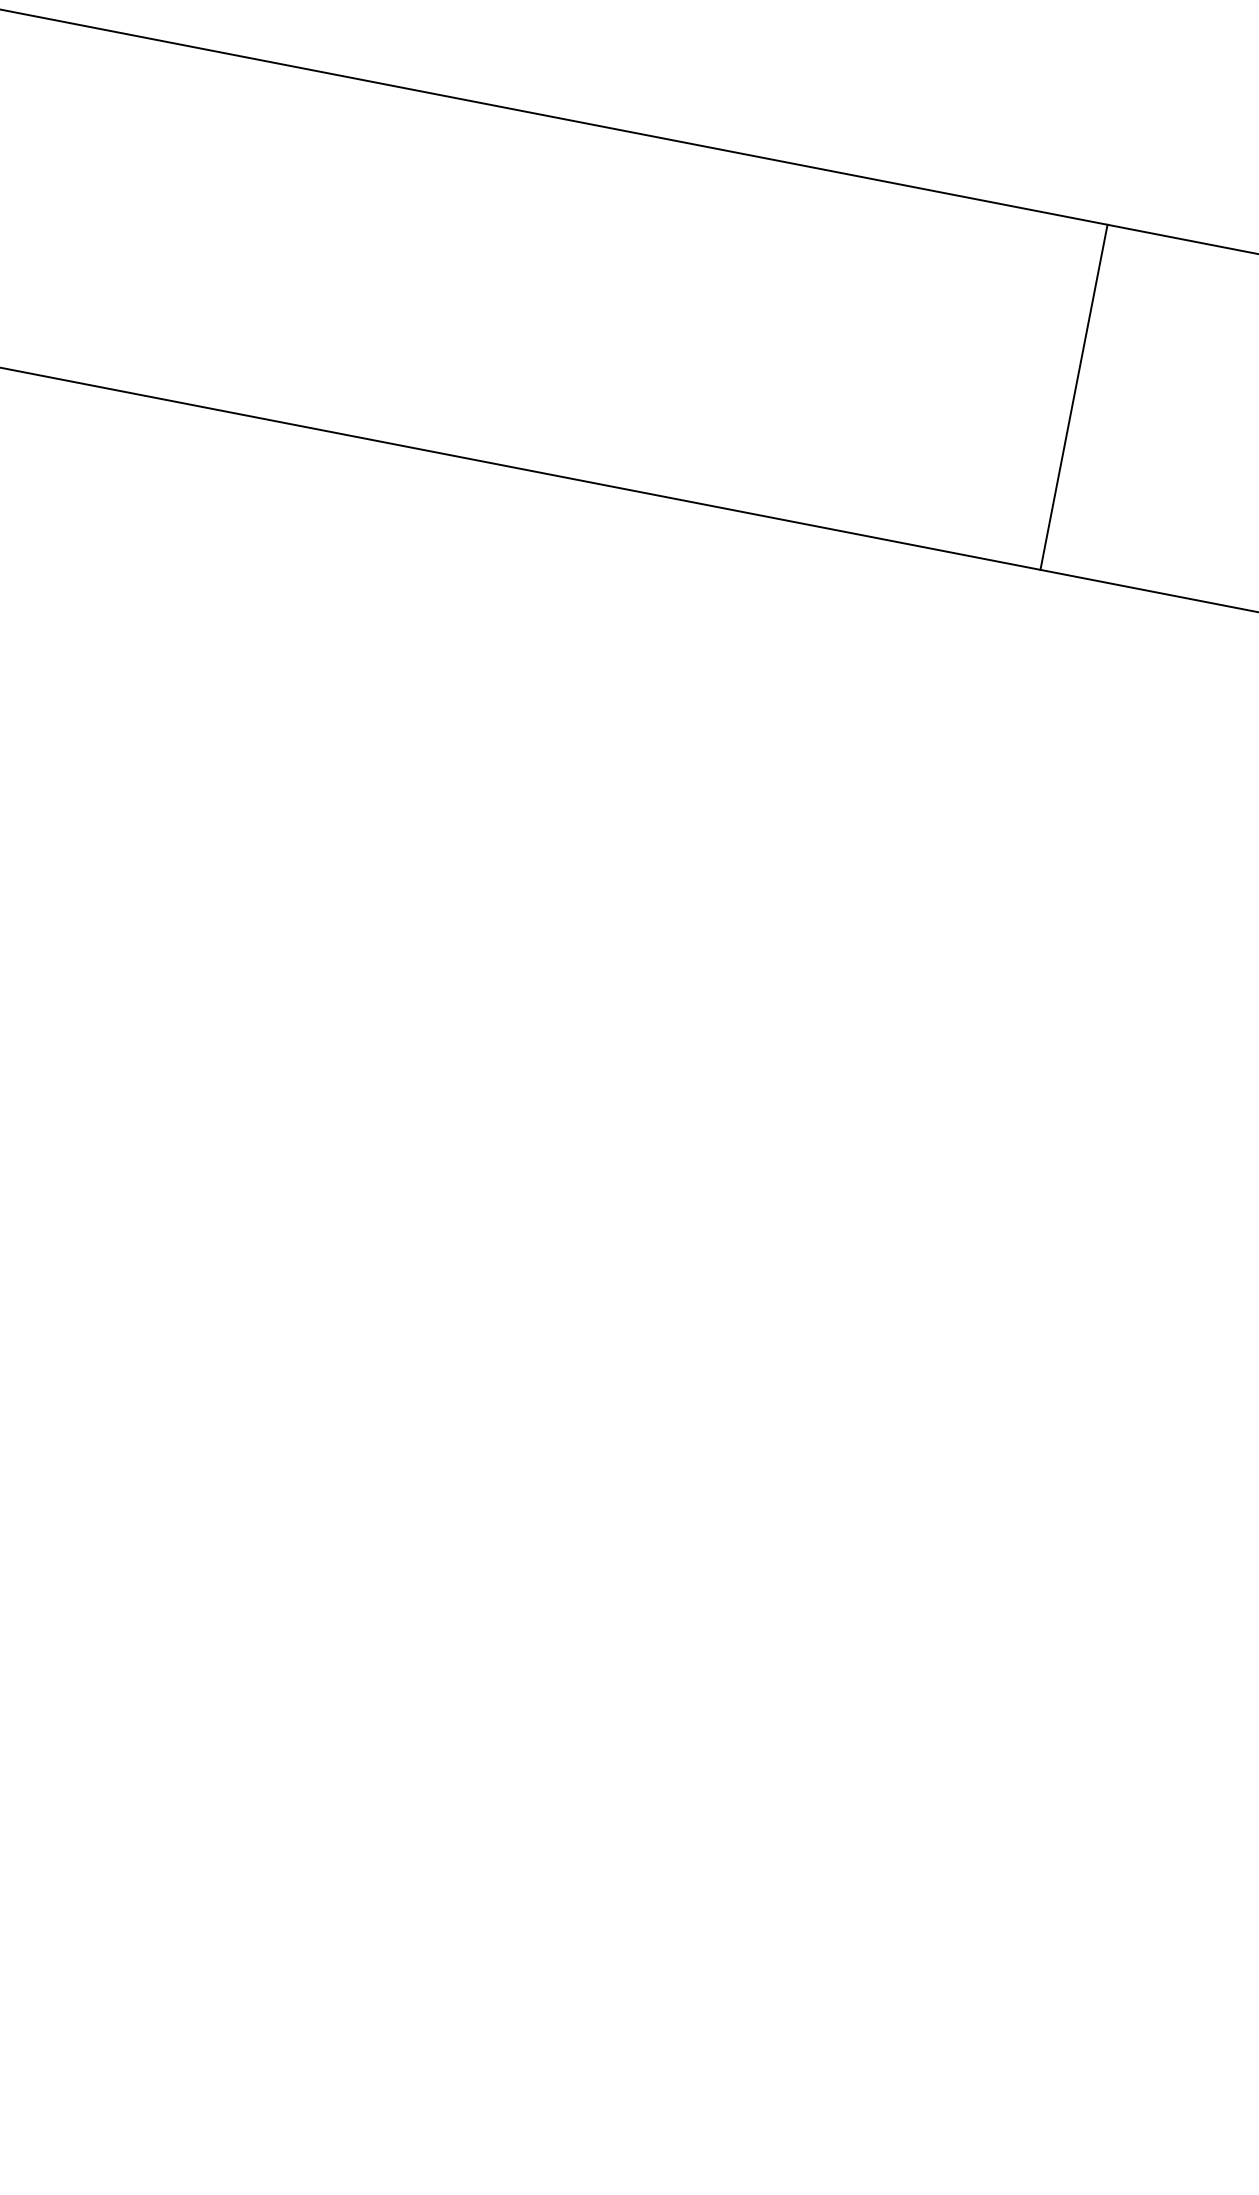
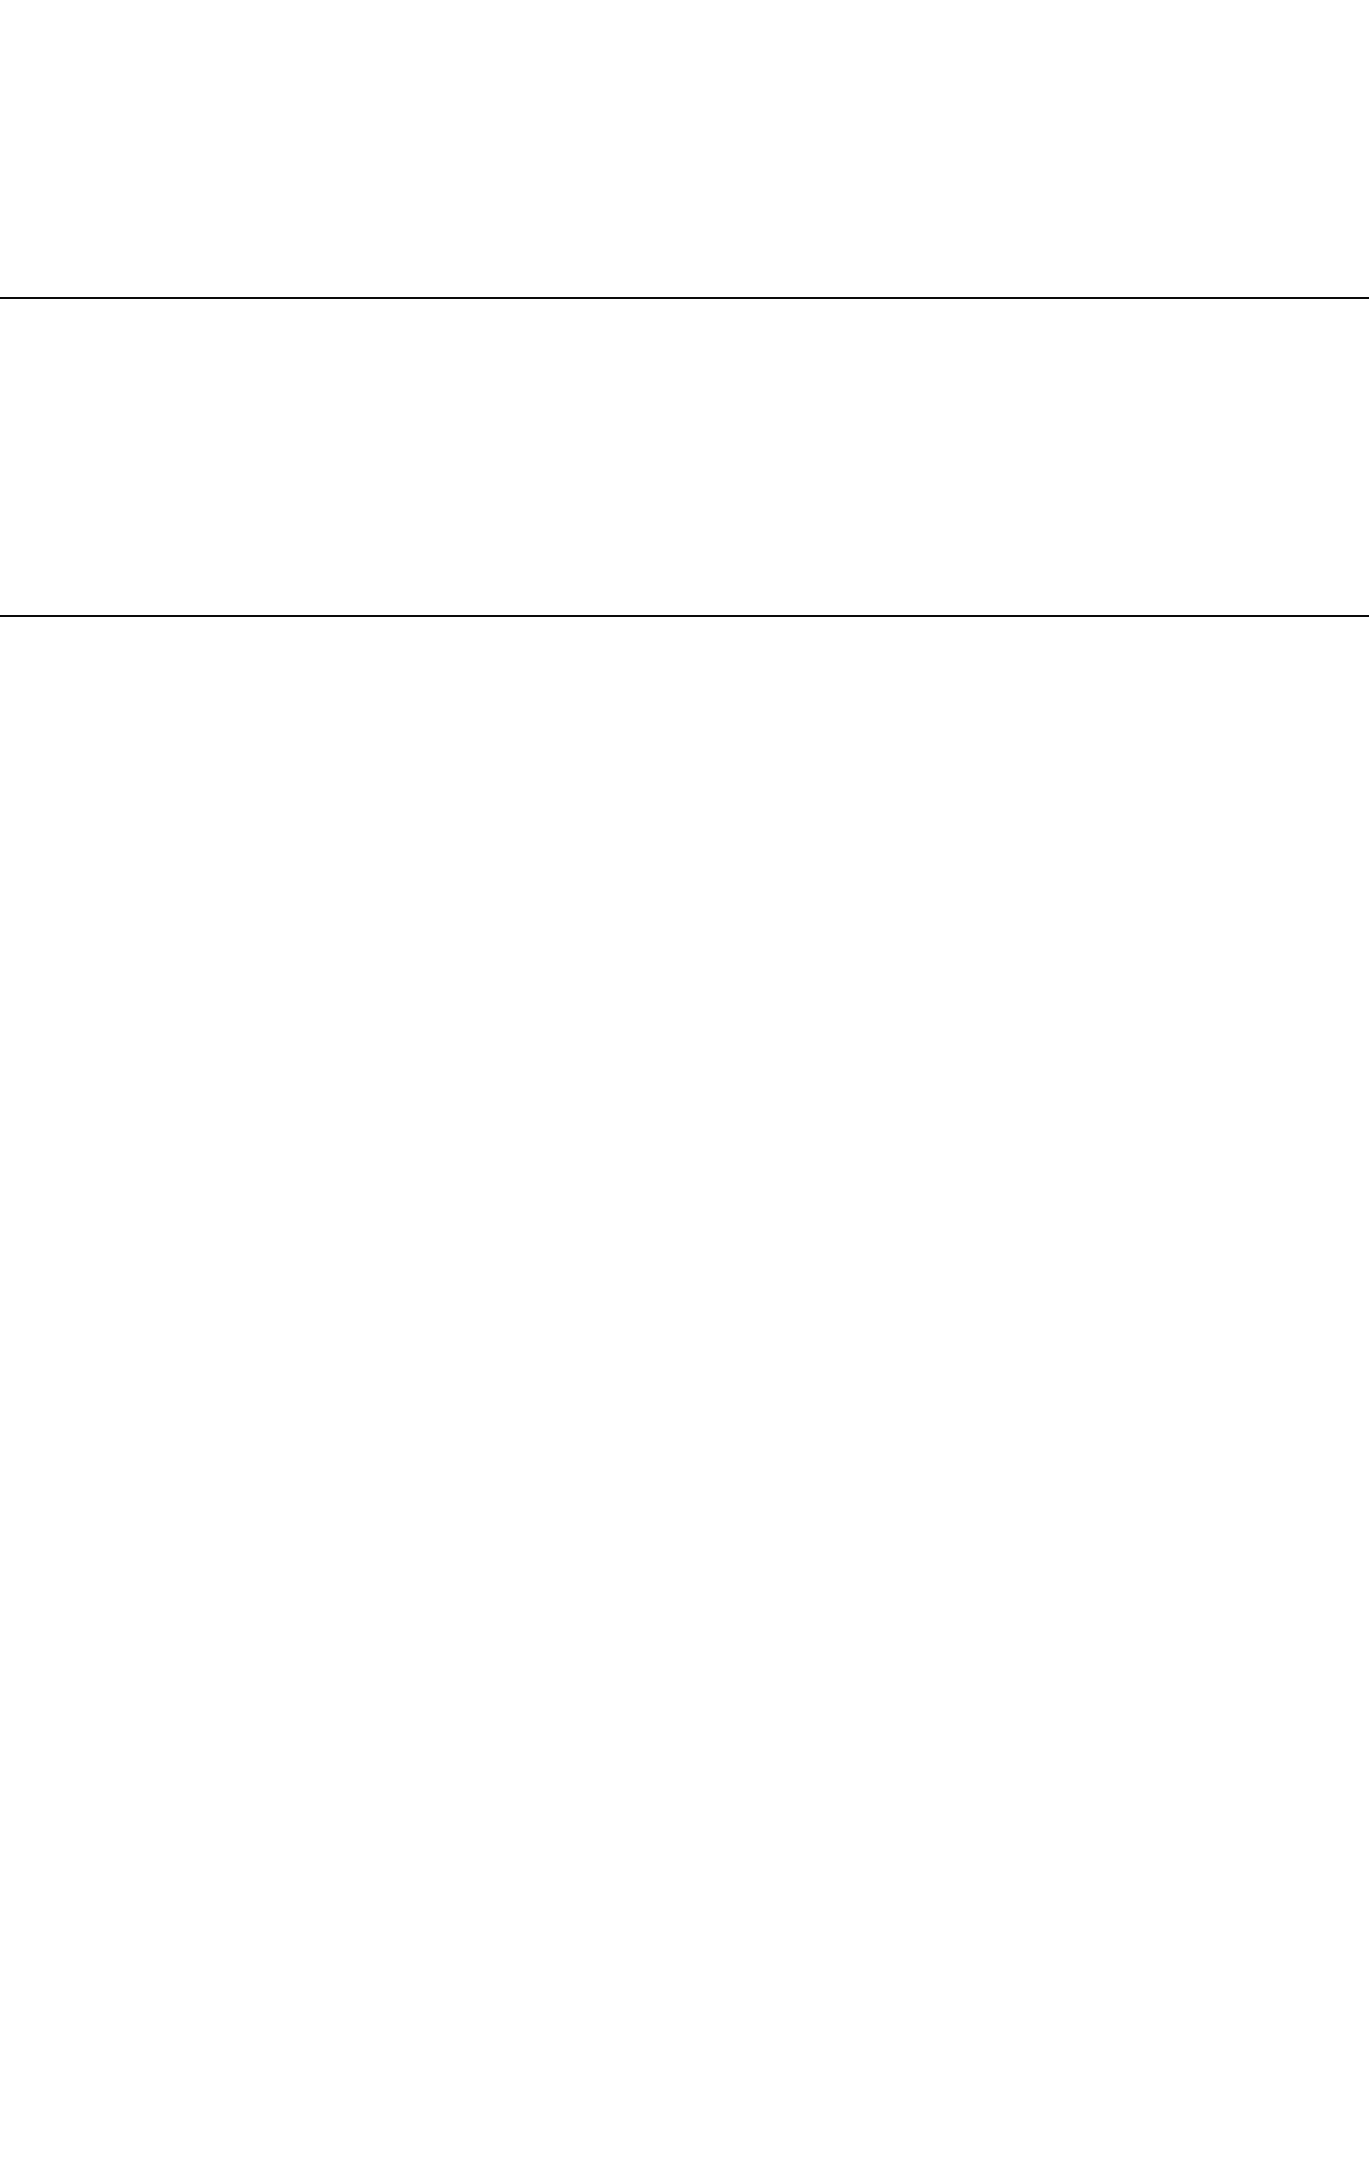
line: (1074, 396) -> (935, 456), removed

